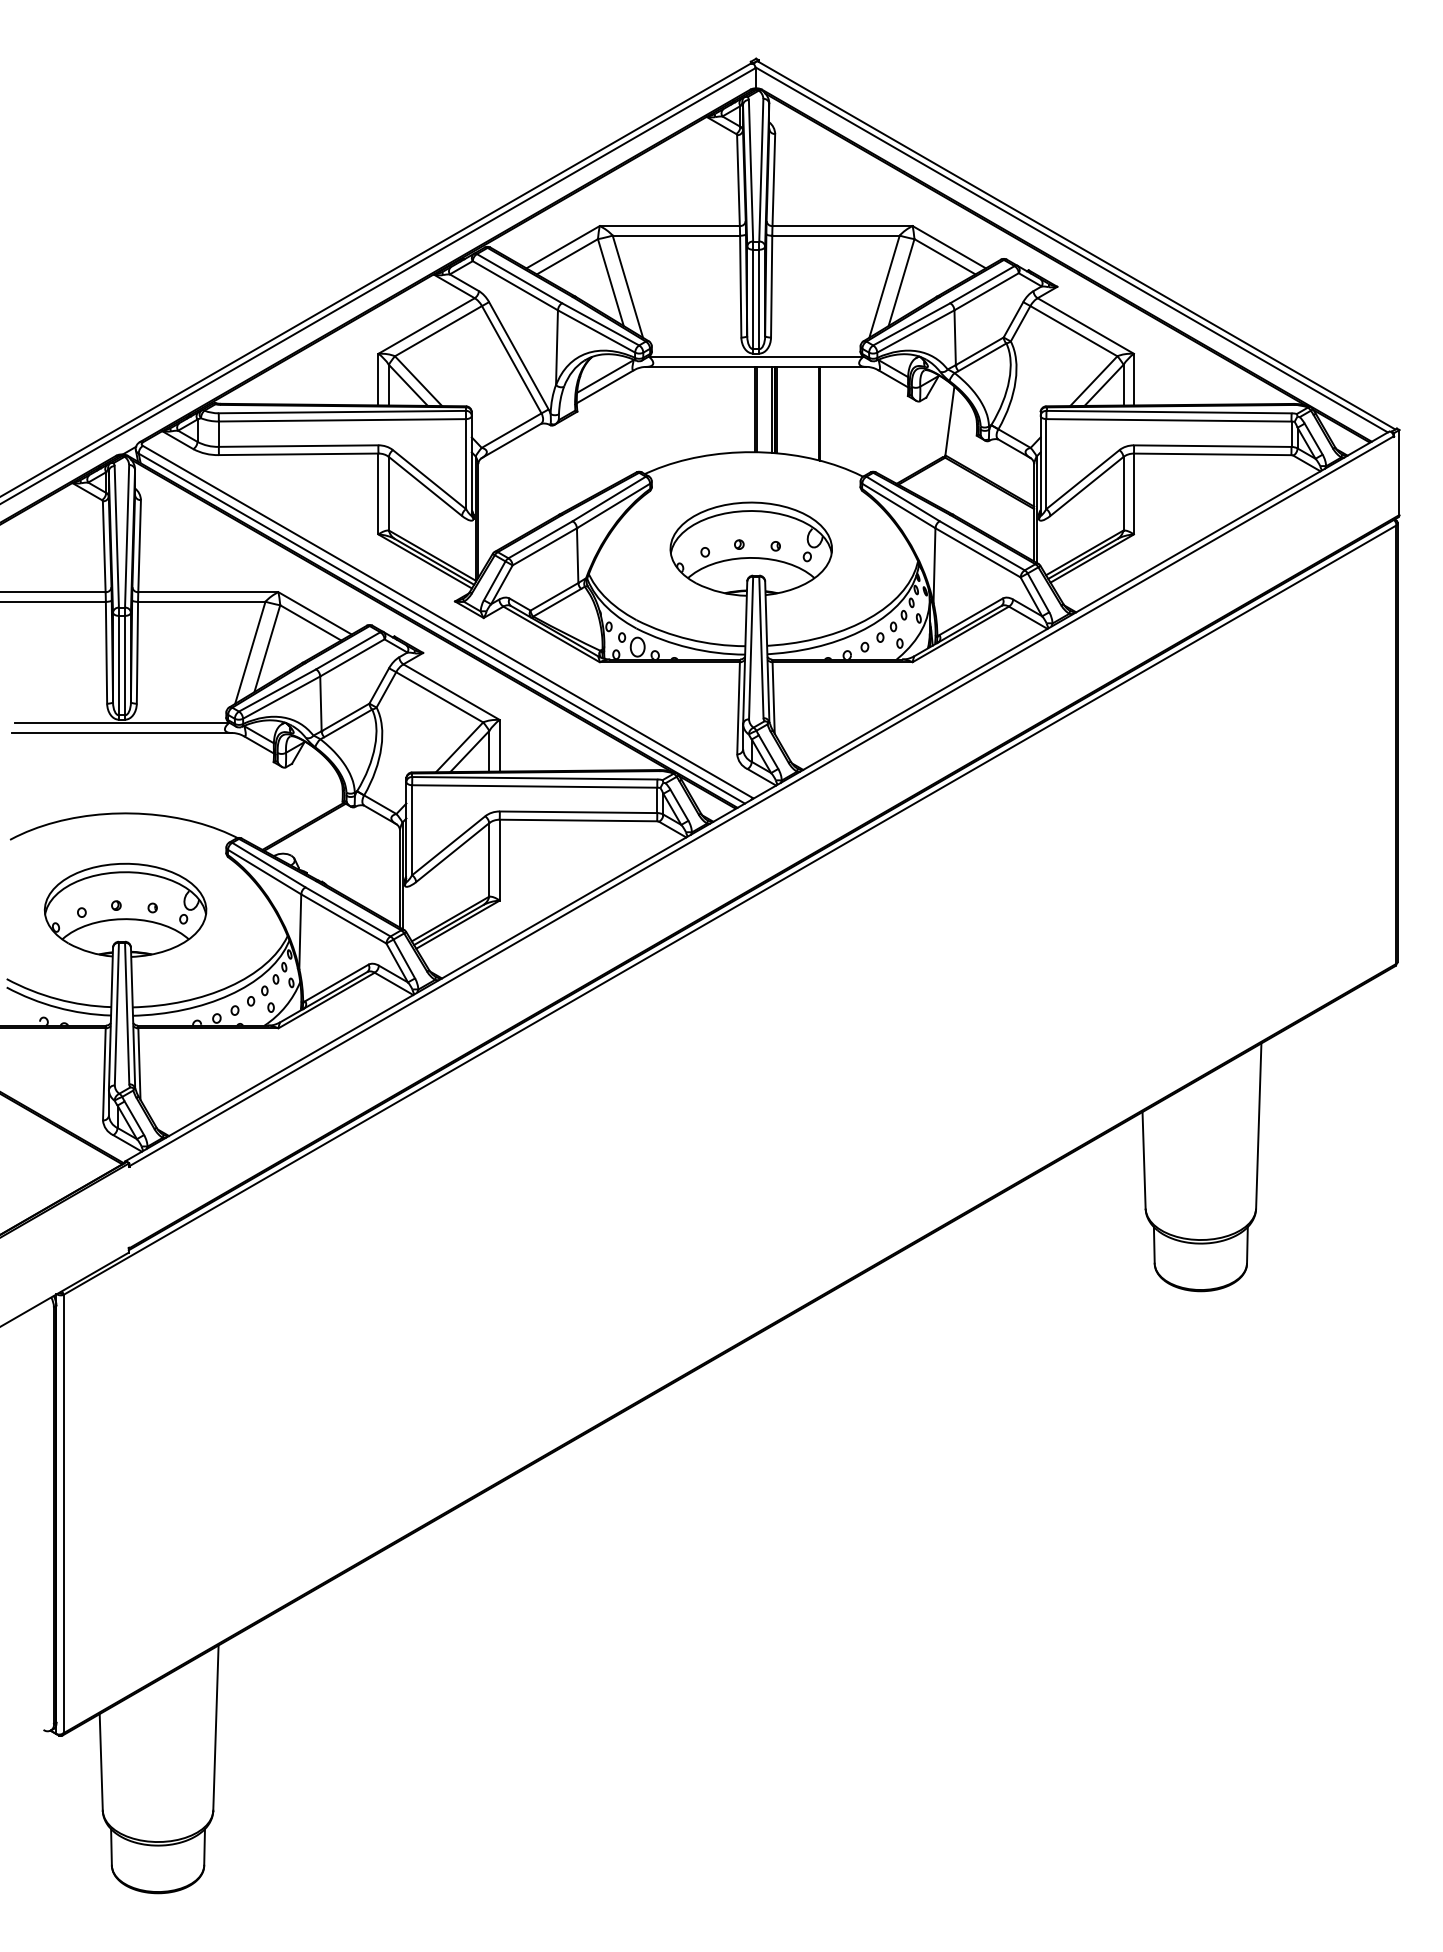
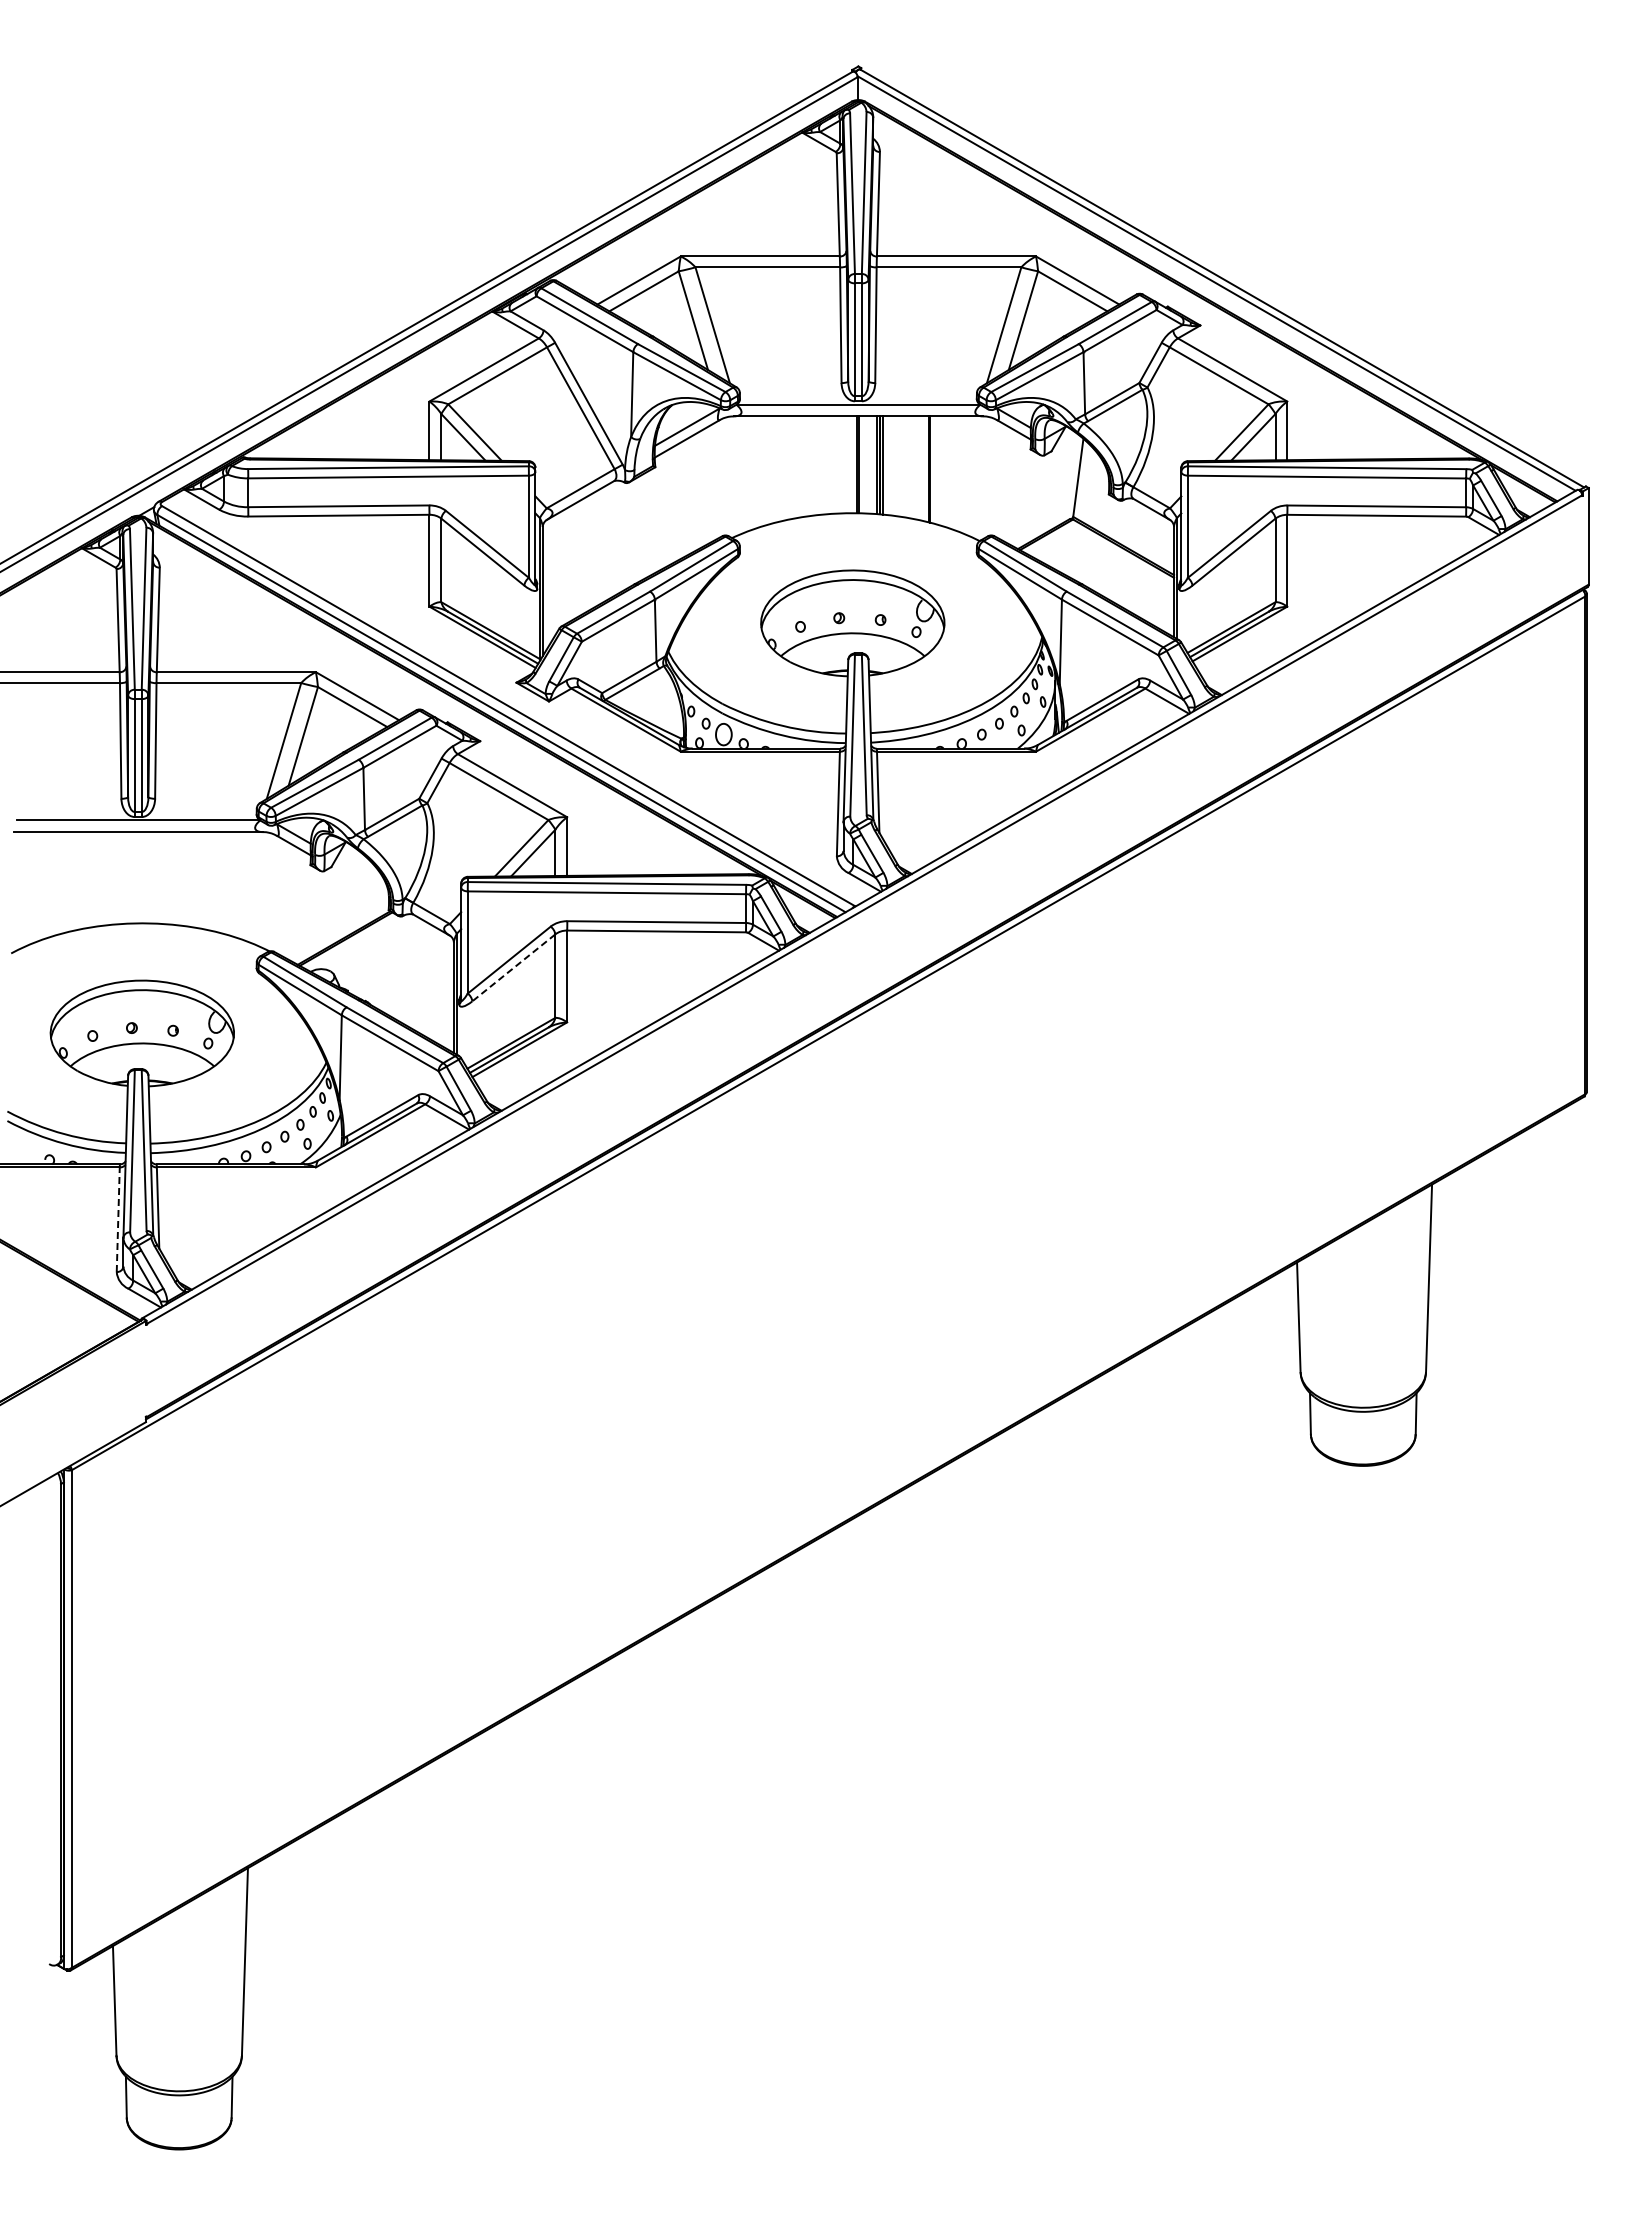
line: (452, 853) -> (513, 968), solid -> dashed
line: (104, 1074) -> (118, 1219), solid -> dashed

